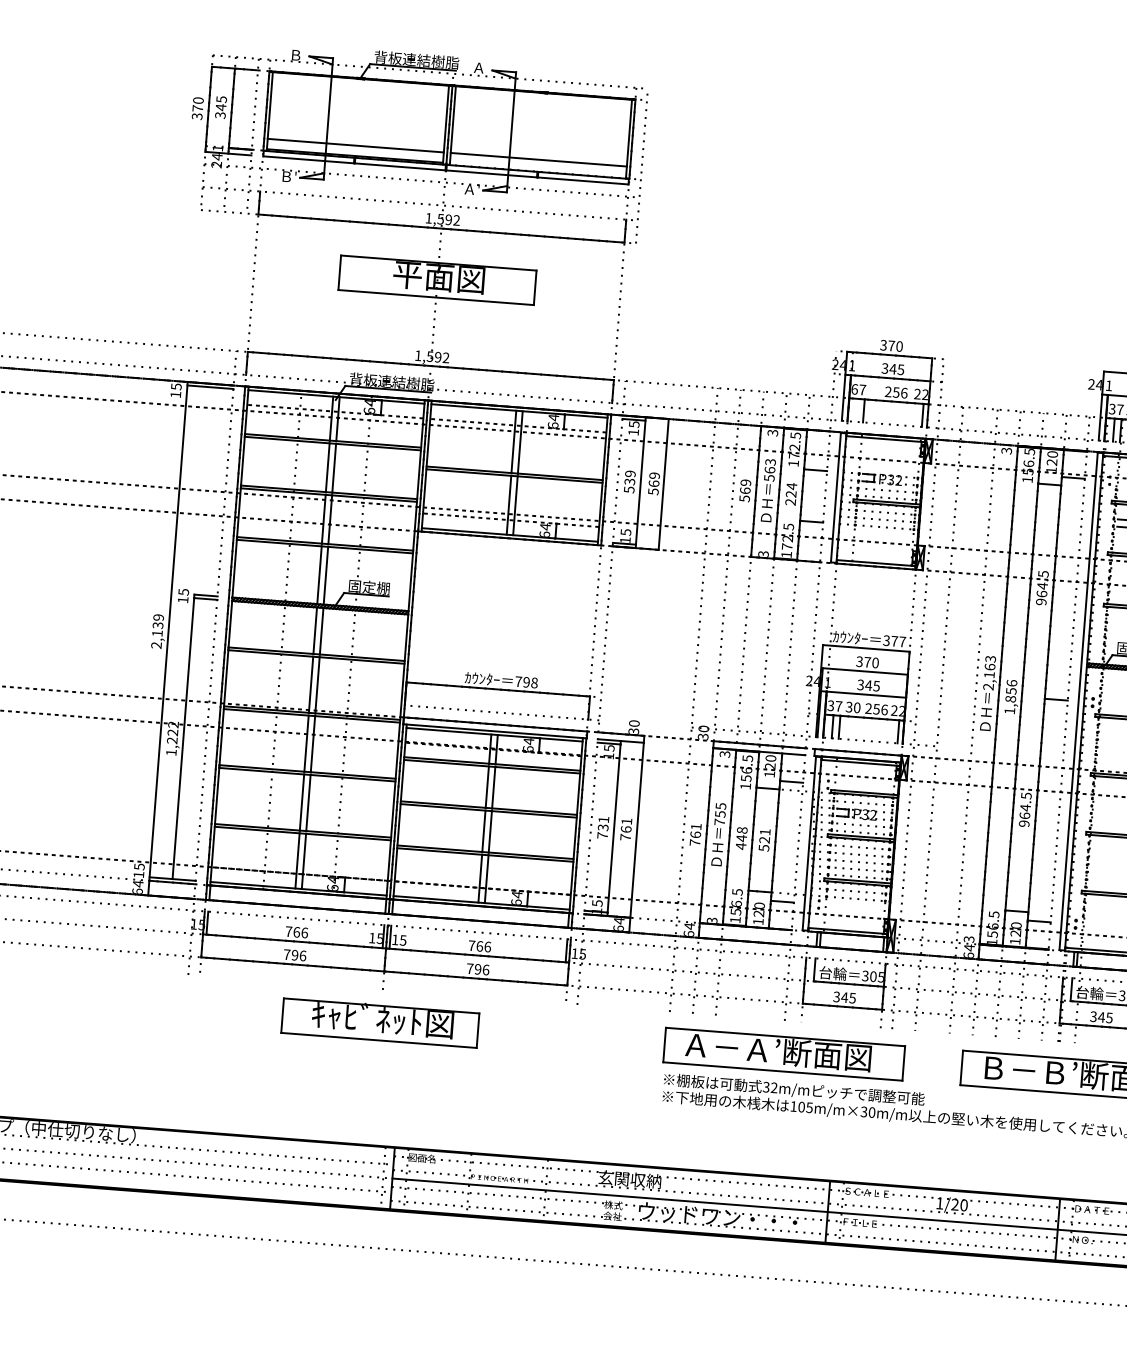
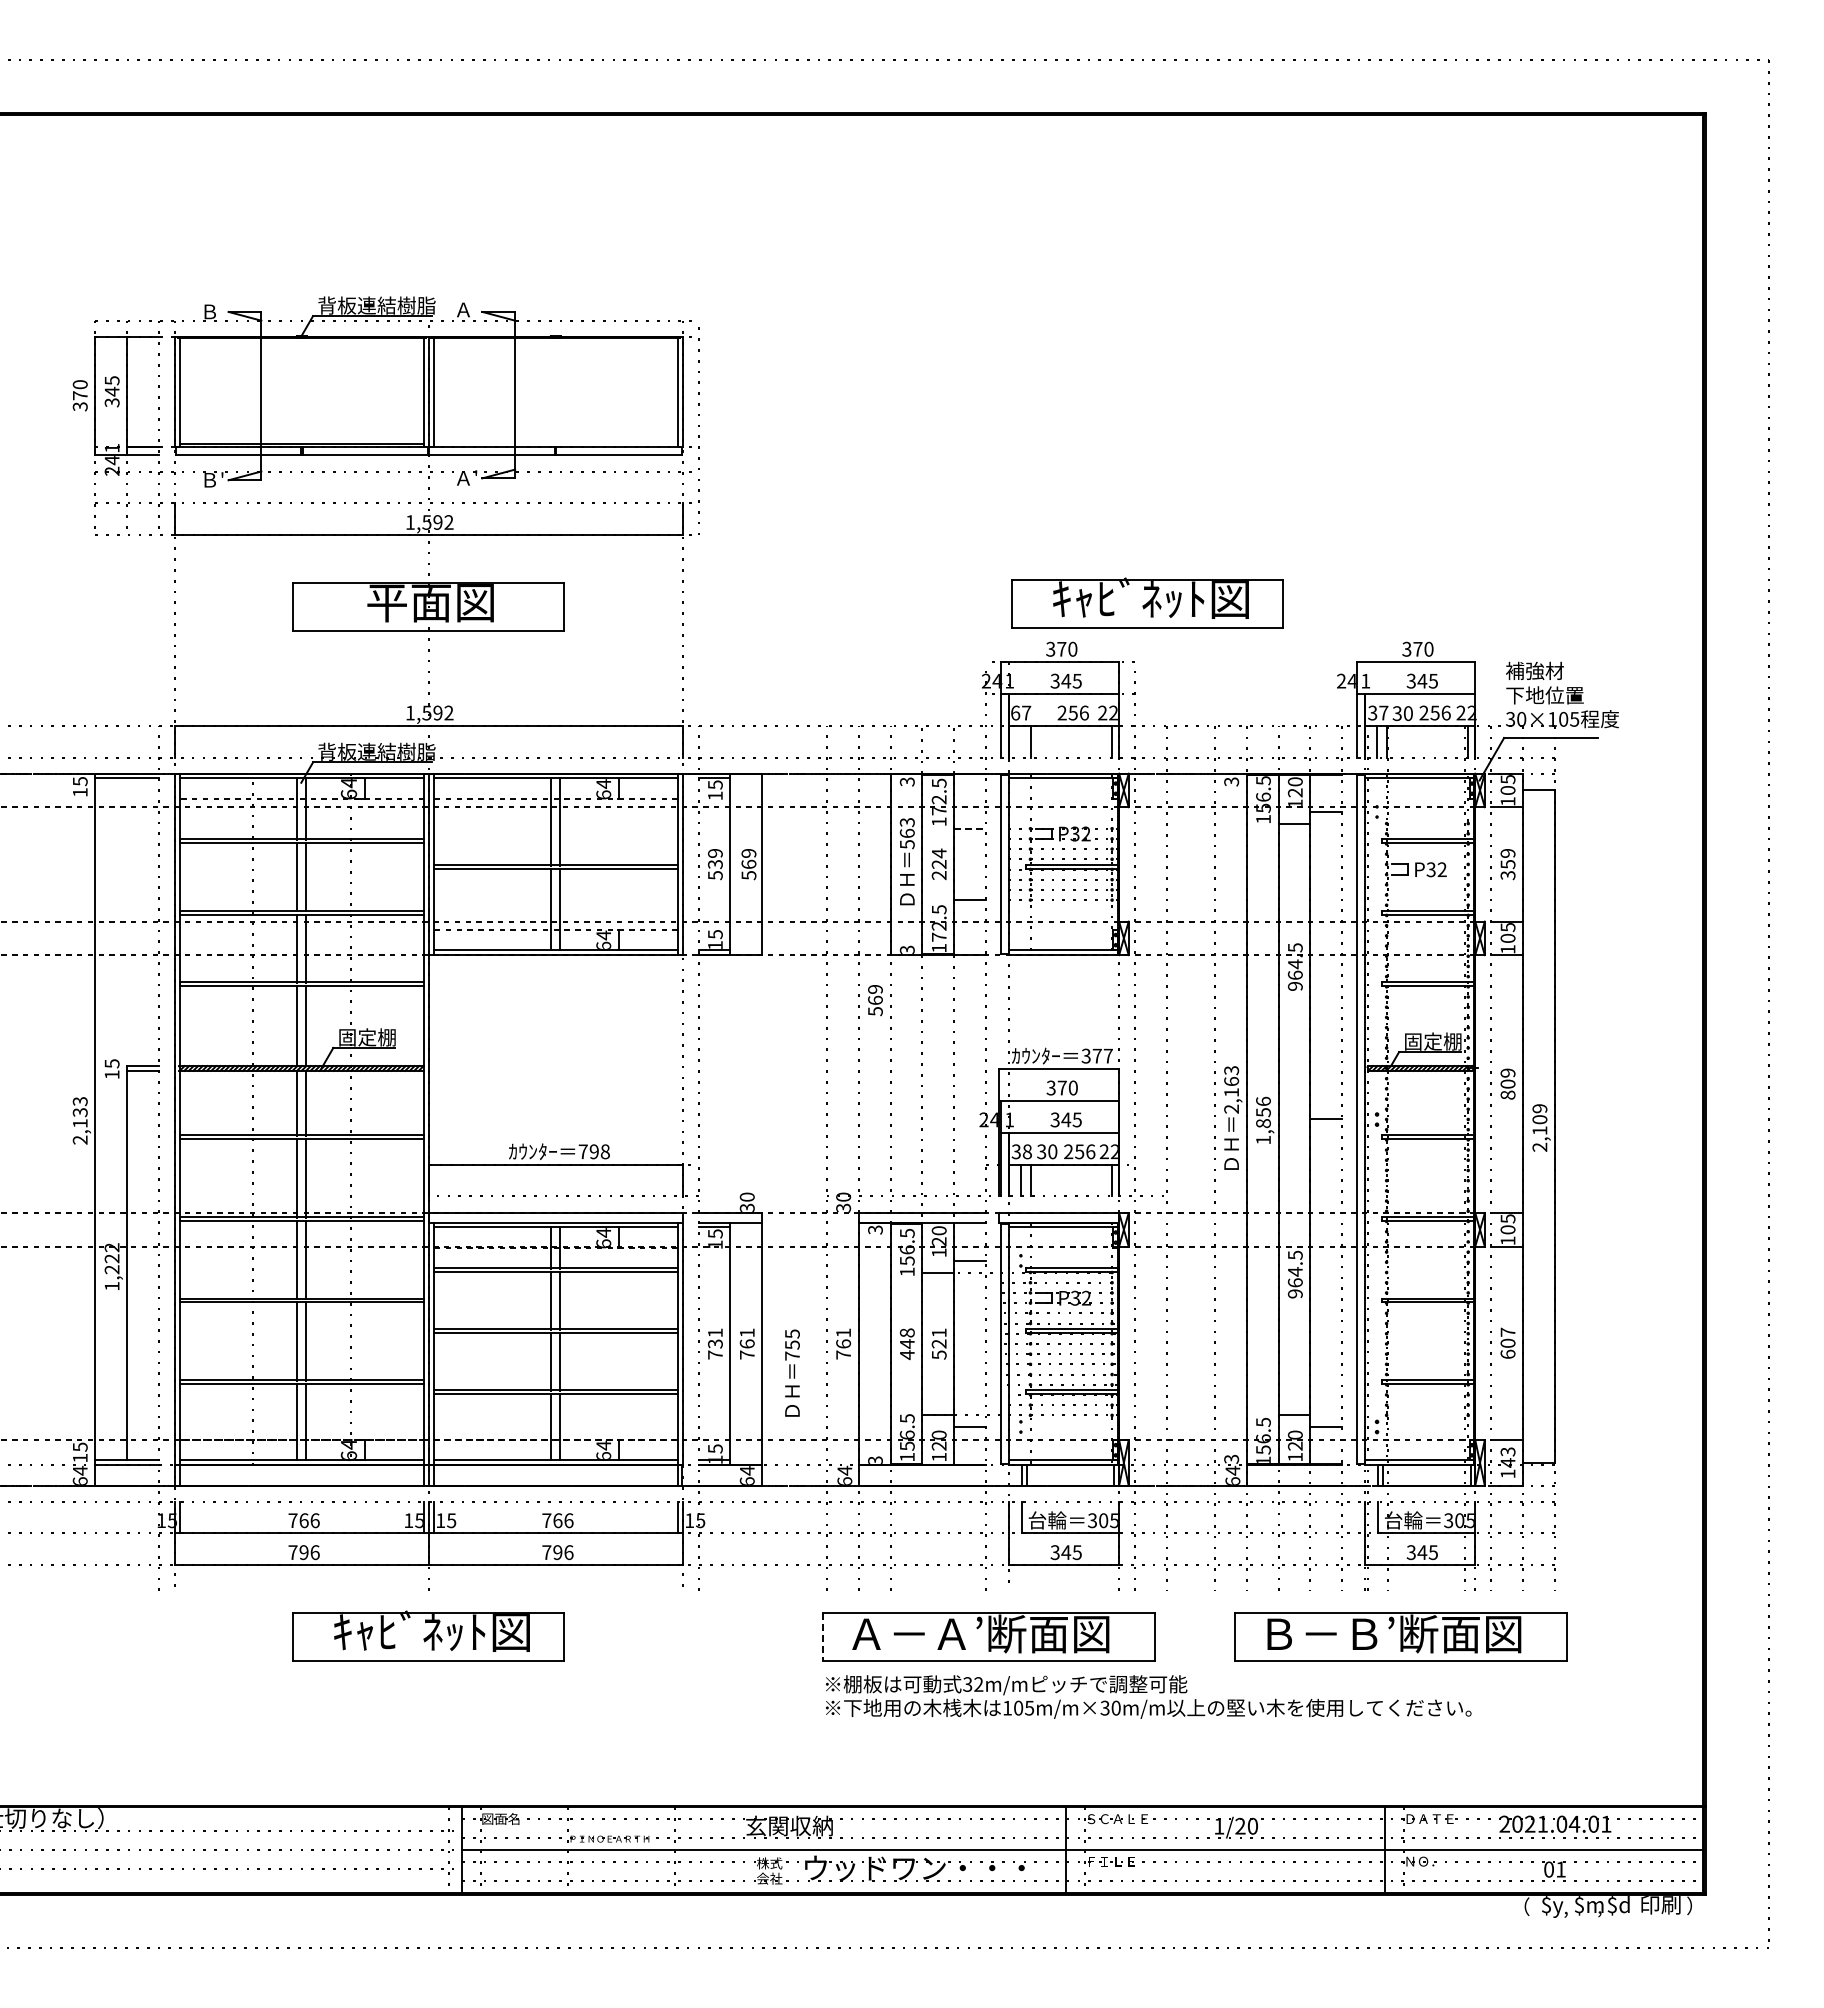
line: (355, 145) -> (301, 430), removed
line: (538, 160) -> (555, 430), removed
part: (956, 316) -> (1147, 602), added
line: (815, 470) -> (970, 828), solid -> dashed
text: (745, 490) -> (875, 1000), moved
text: (158, 617) -> (80, 1101), 2,139 -> 2,133
text: (838, 706) -> (1026, 1151), 37 -> 38
text: (718, 834) -> (792, 1372), moved
line: (664, 1045) -> (823, 1637), solid -> dashed

